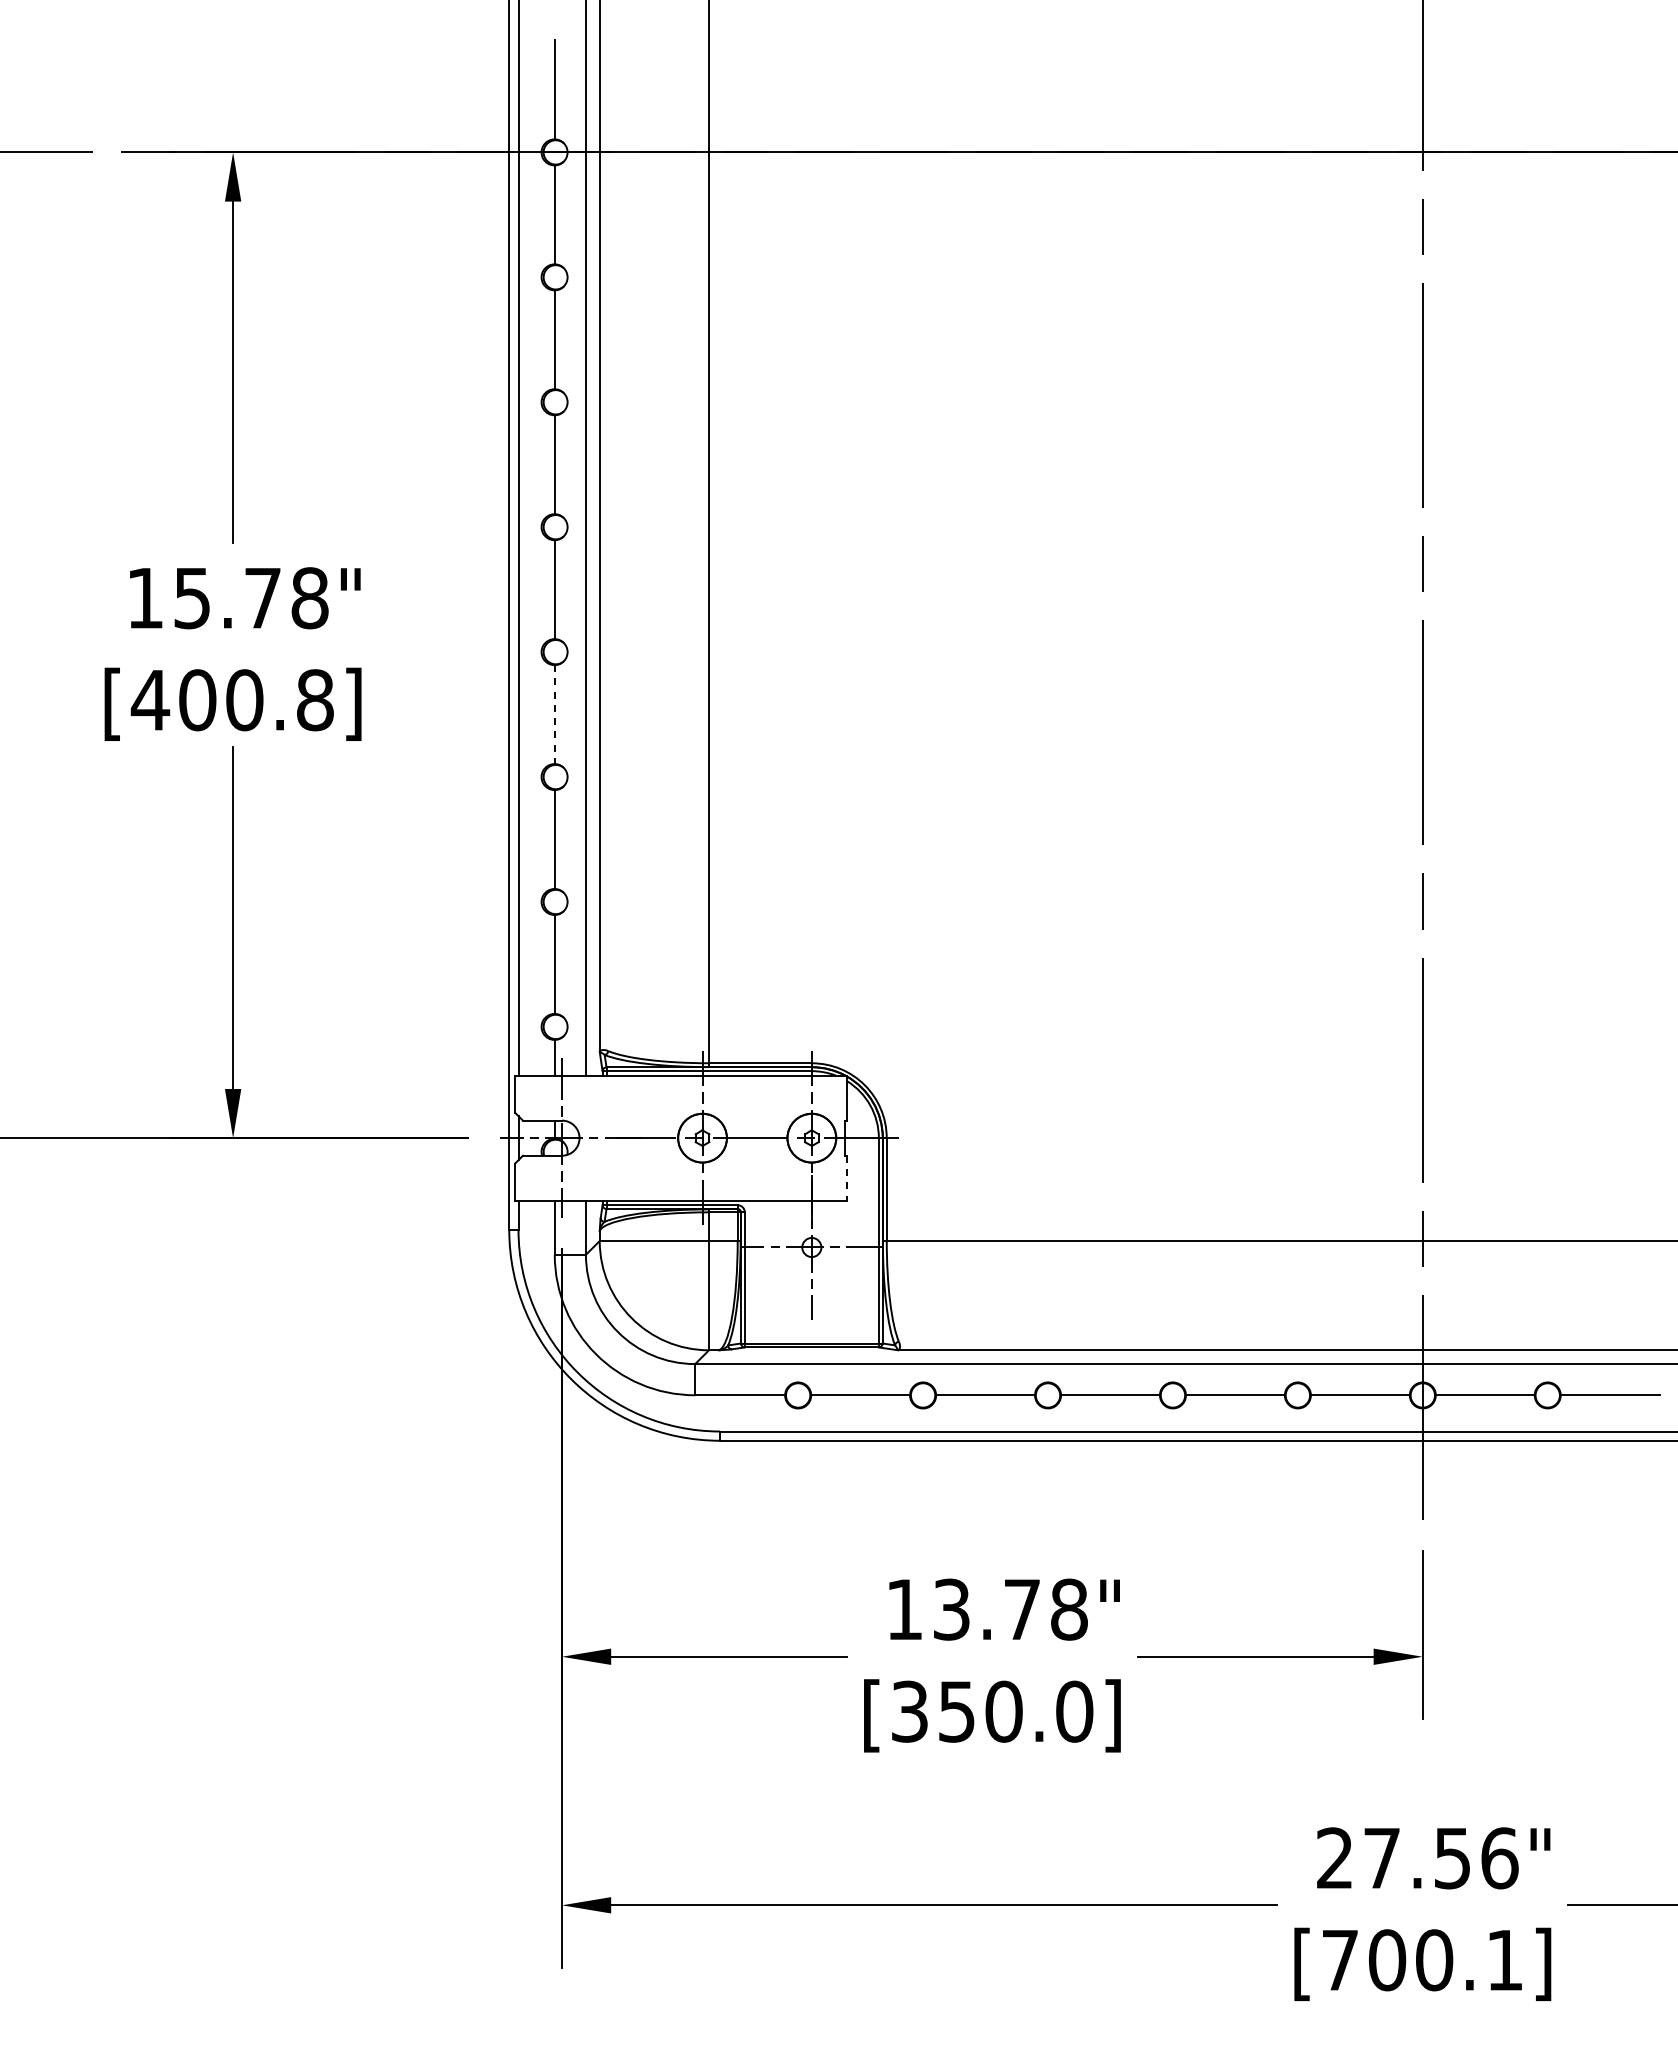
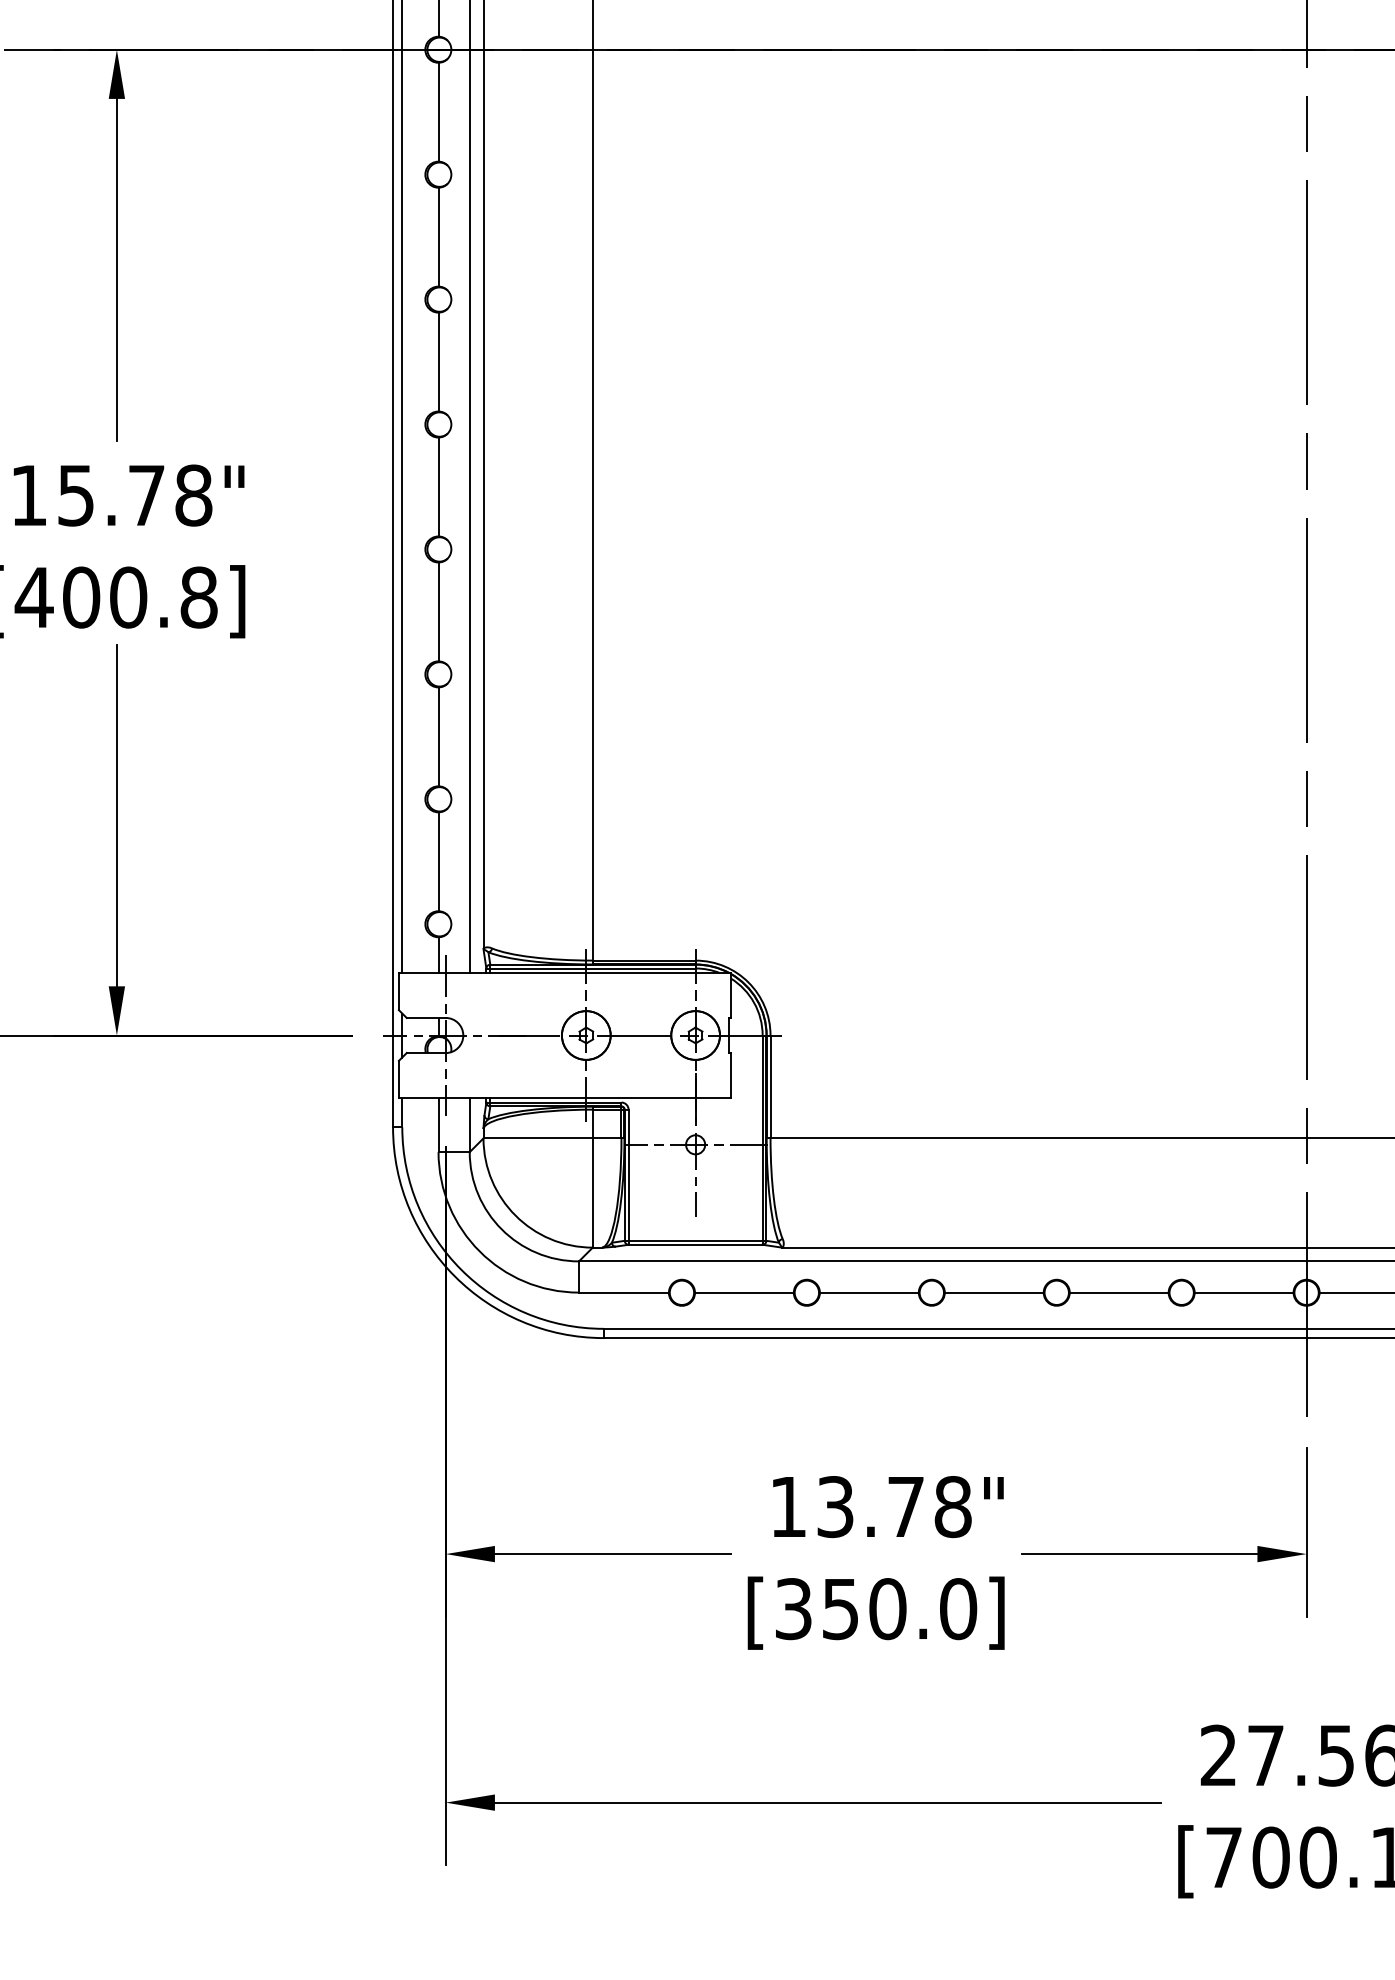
line: (554, 715) -> (438, 612), dashed -> solid
line: (846, 1178) -> (730, 1075), dashed -> solid

